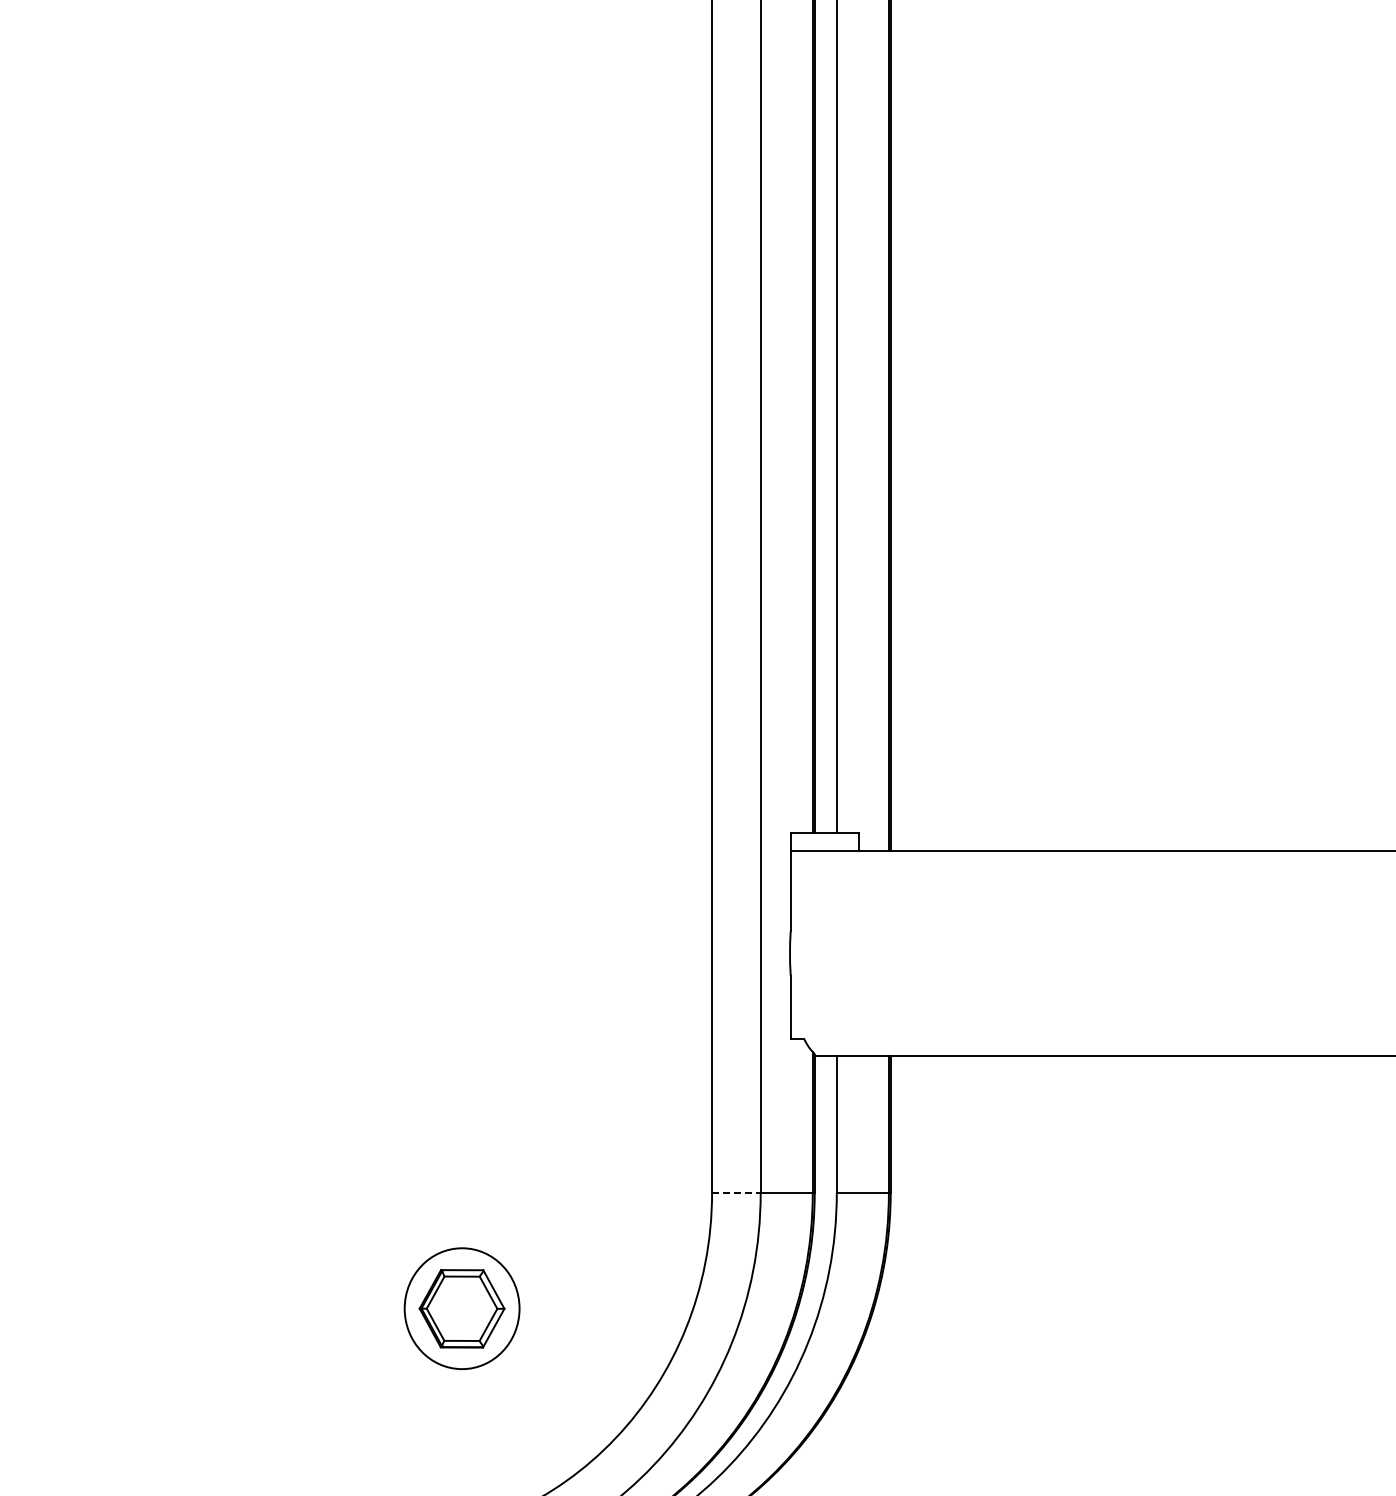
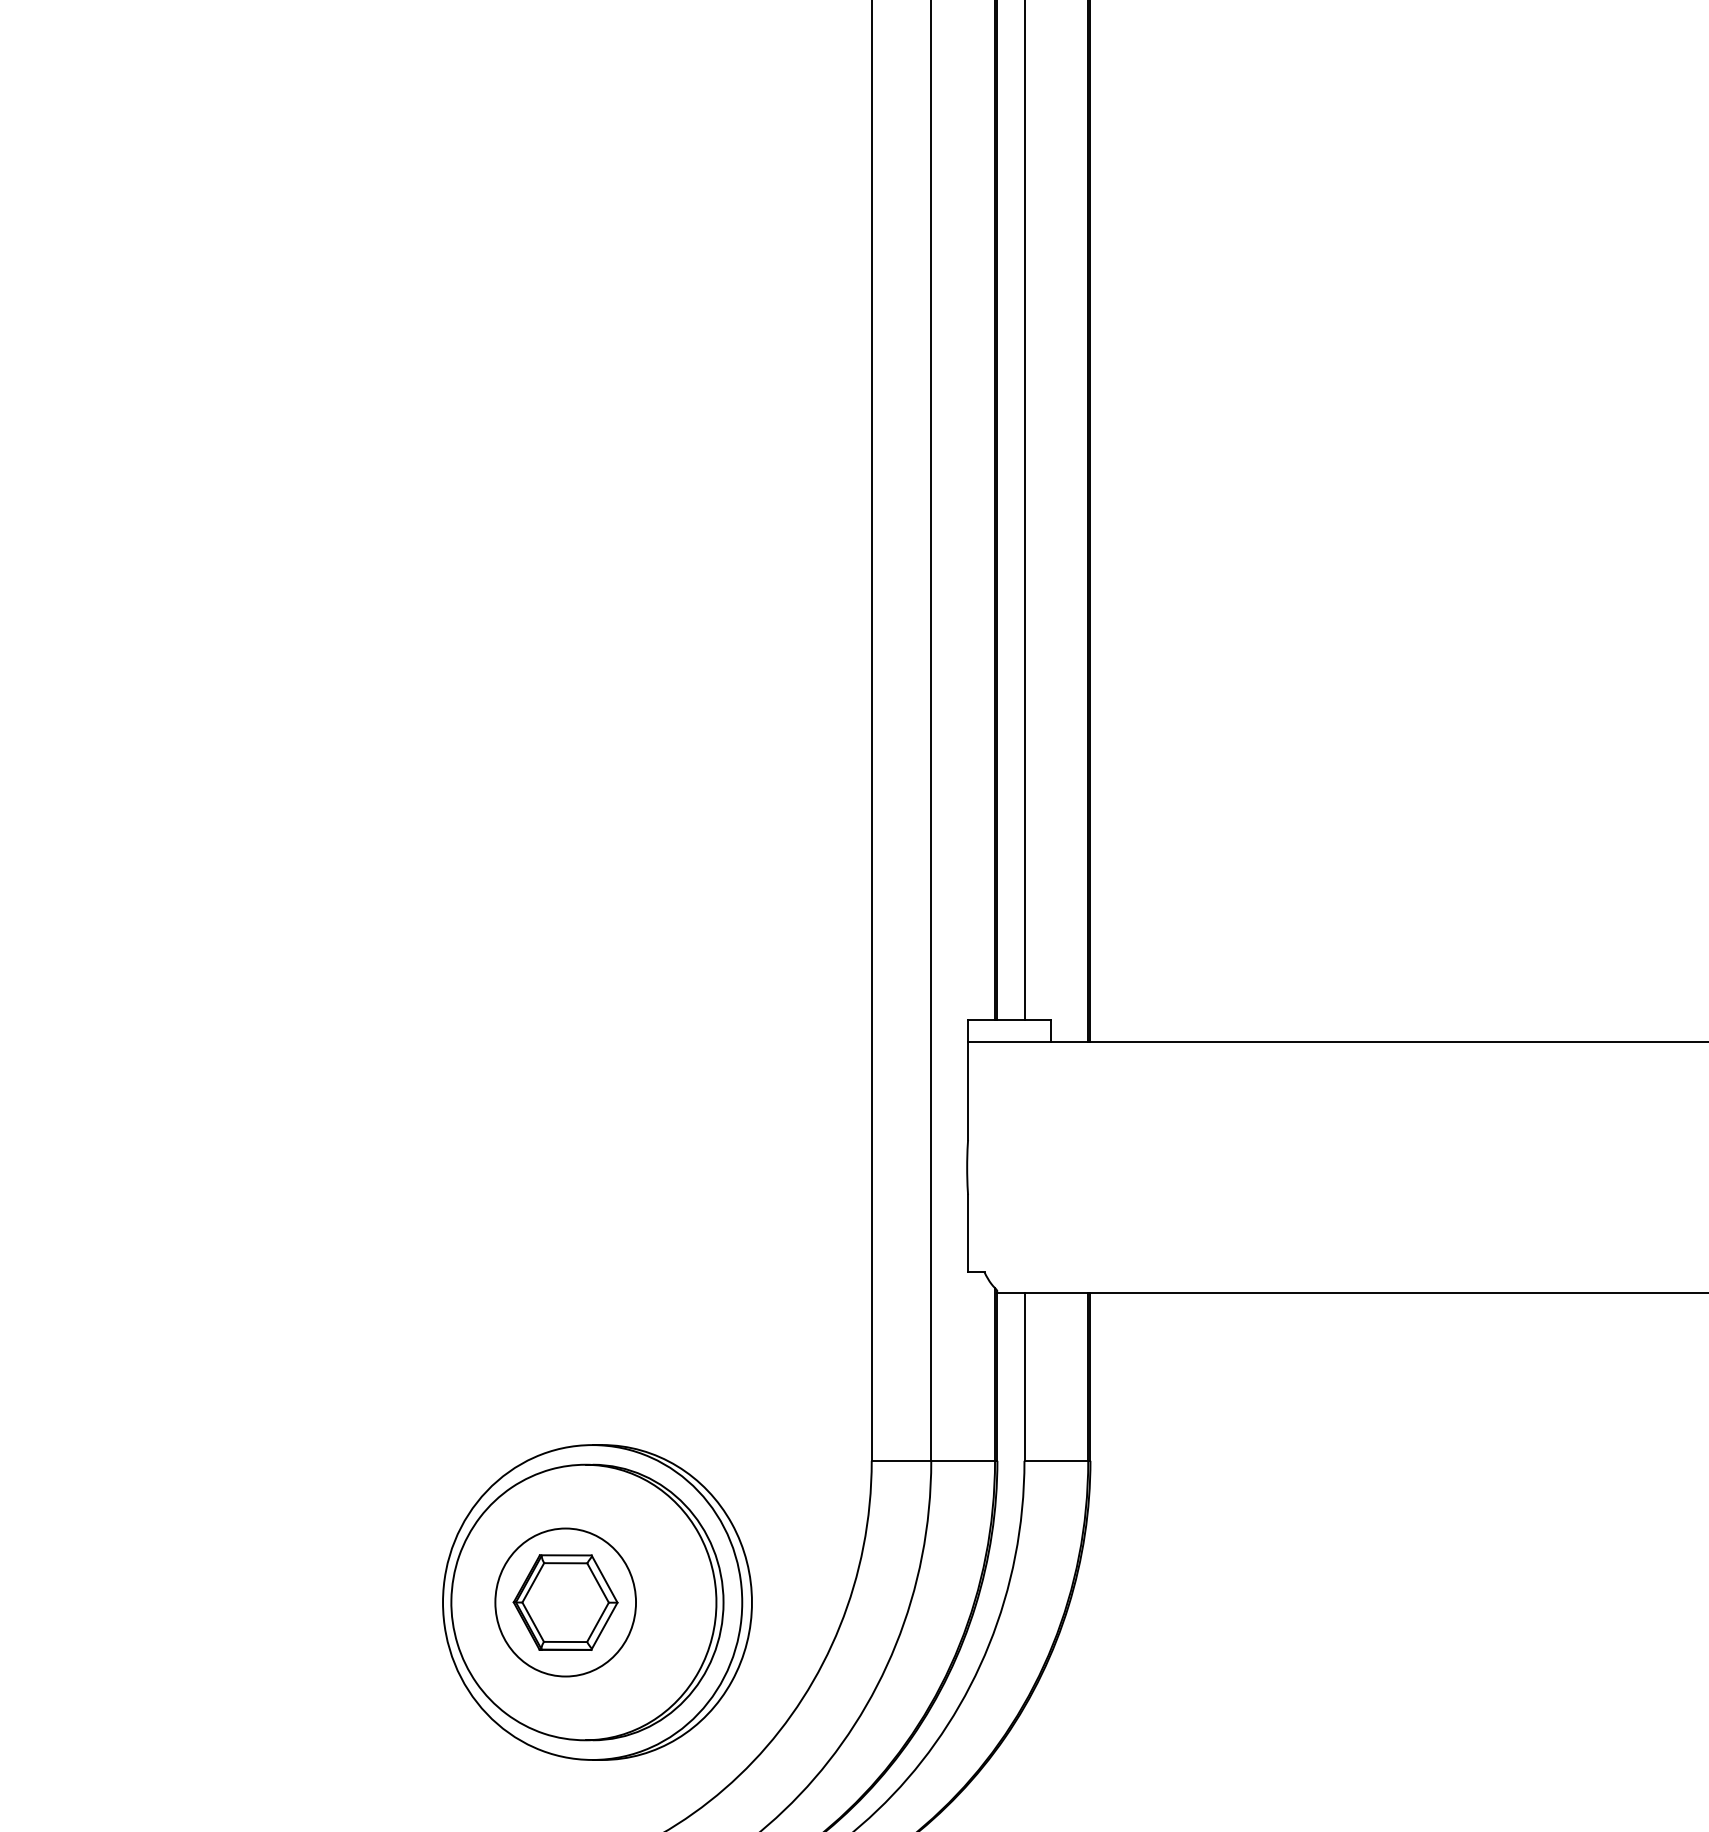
line: (736, 1192) -> (901, 1460), dashed -> solid
part: (488, 1308) -> (597, 1602), added

